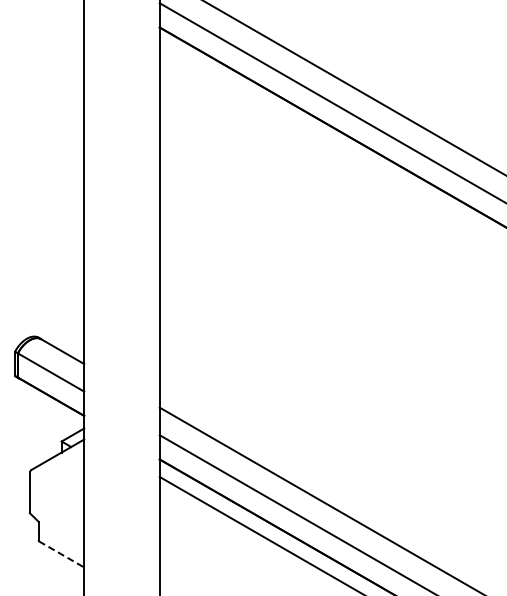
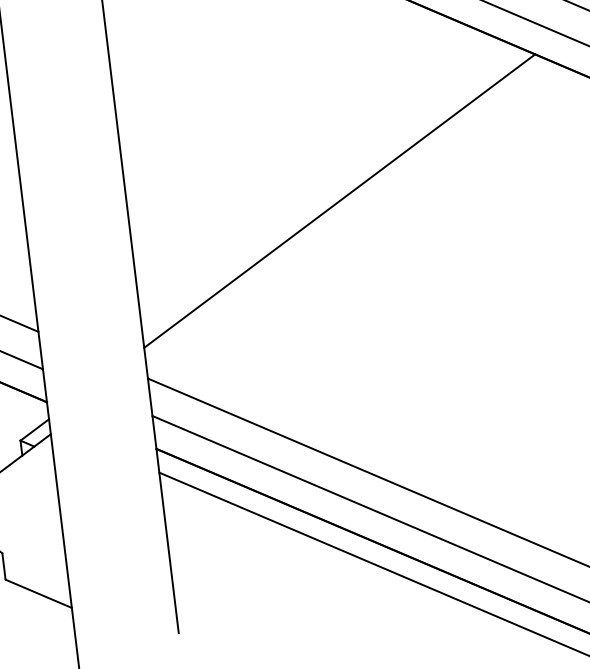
line: (314, 295) -> (339, 200), added
line: (62, 554) -> (40, 593), dashed -> solid

